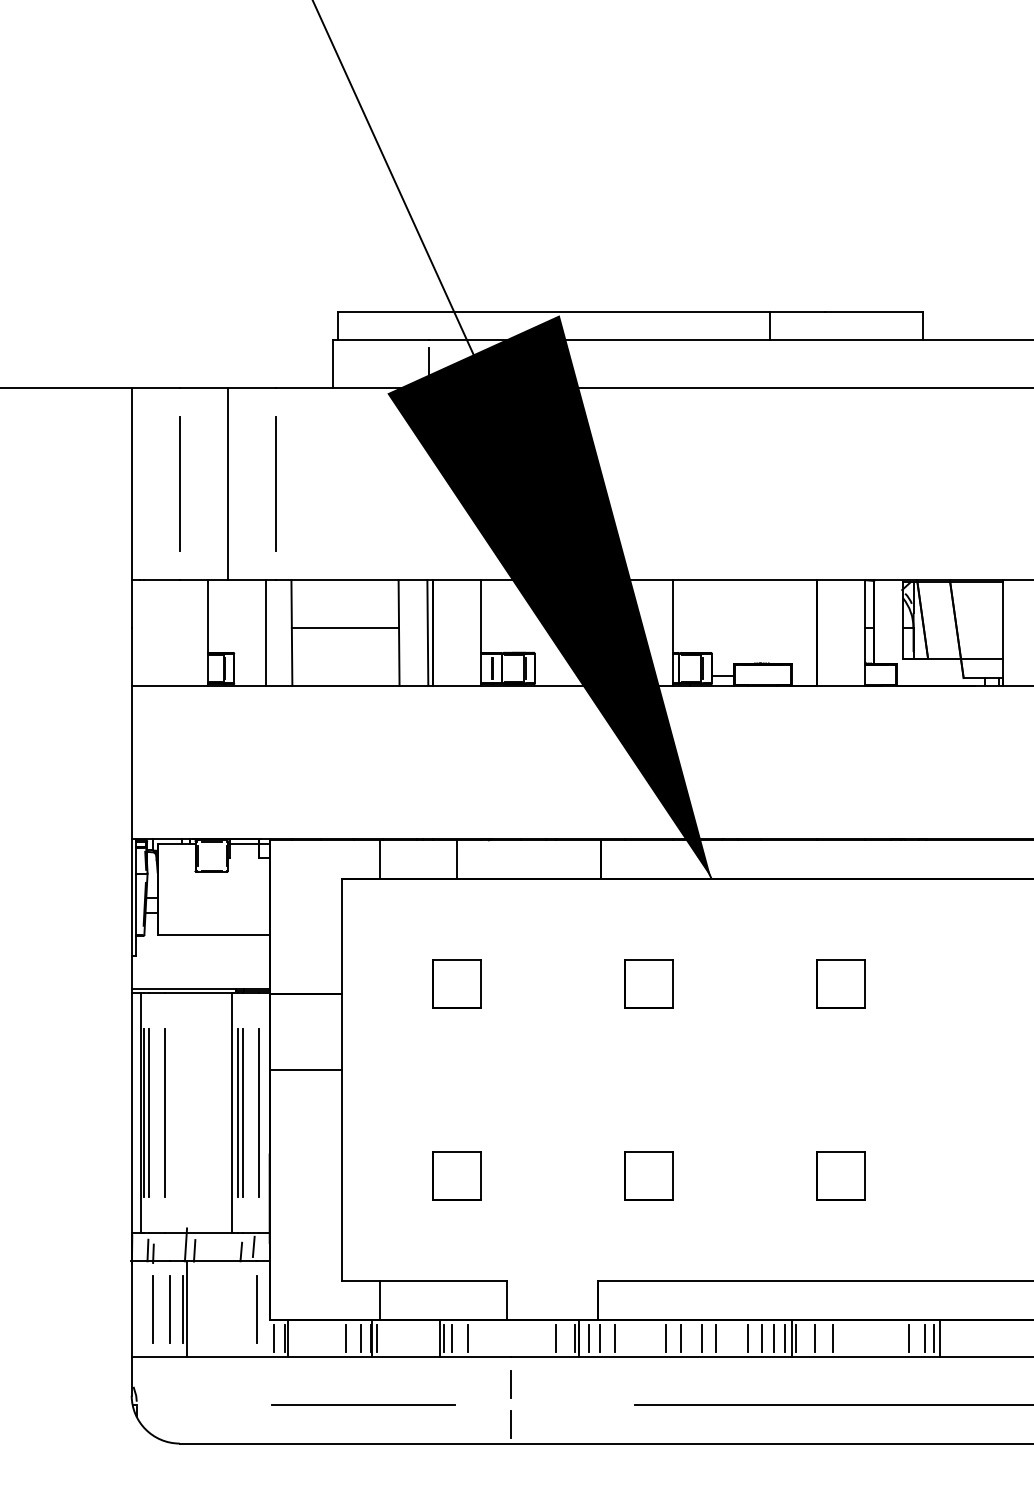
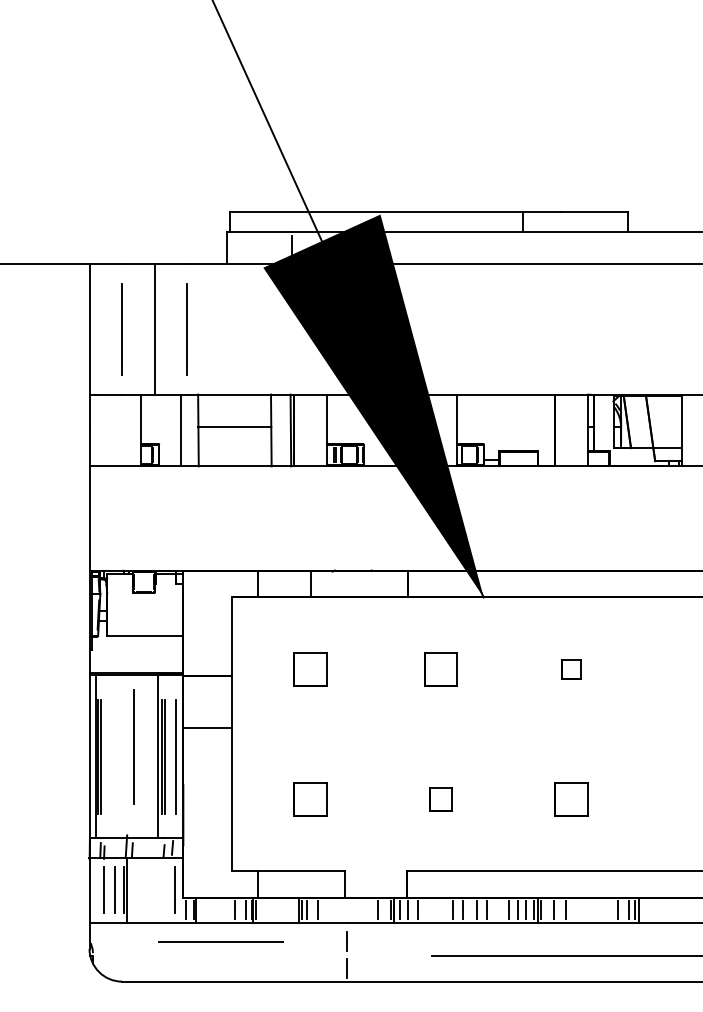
part: (840, 984) -> (571, 669), size x0.6
line: (164, 1112) -> (133, 746), moved
part: (647, 1175) -> (440, 799), size x0.7
line: (362, 1405) -> (220, 941), moved

